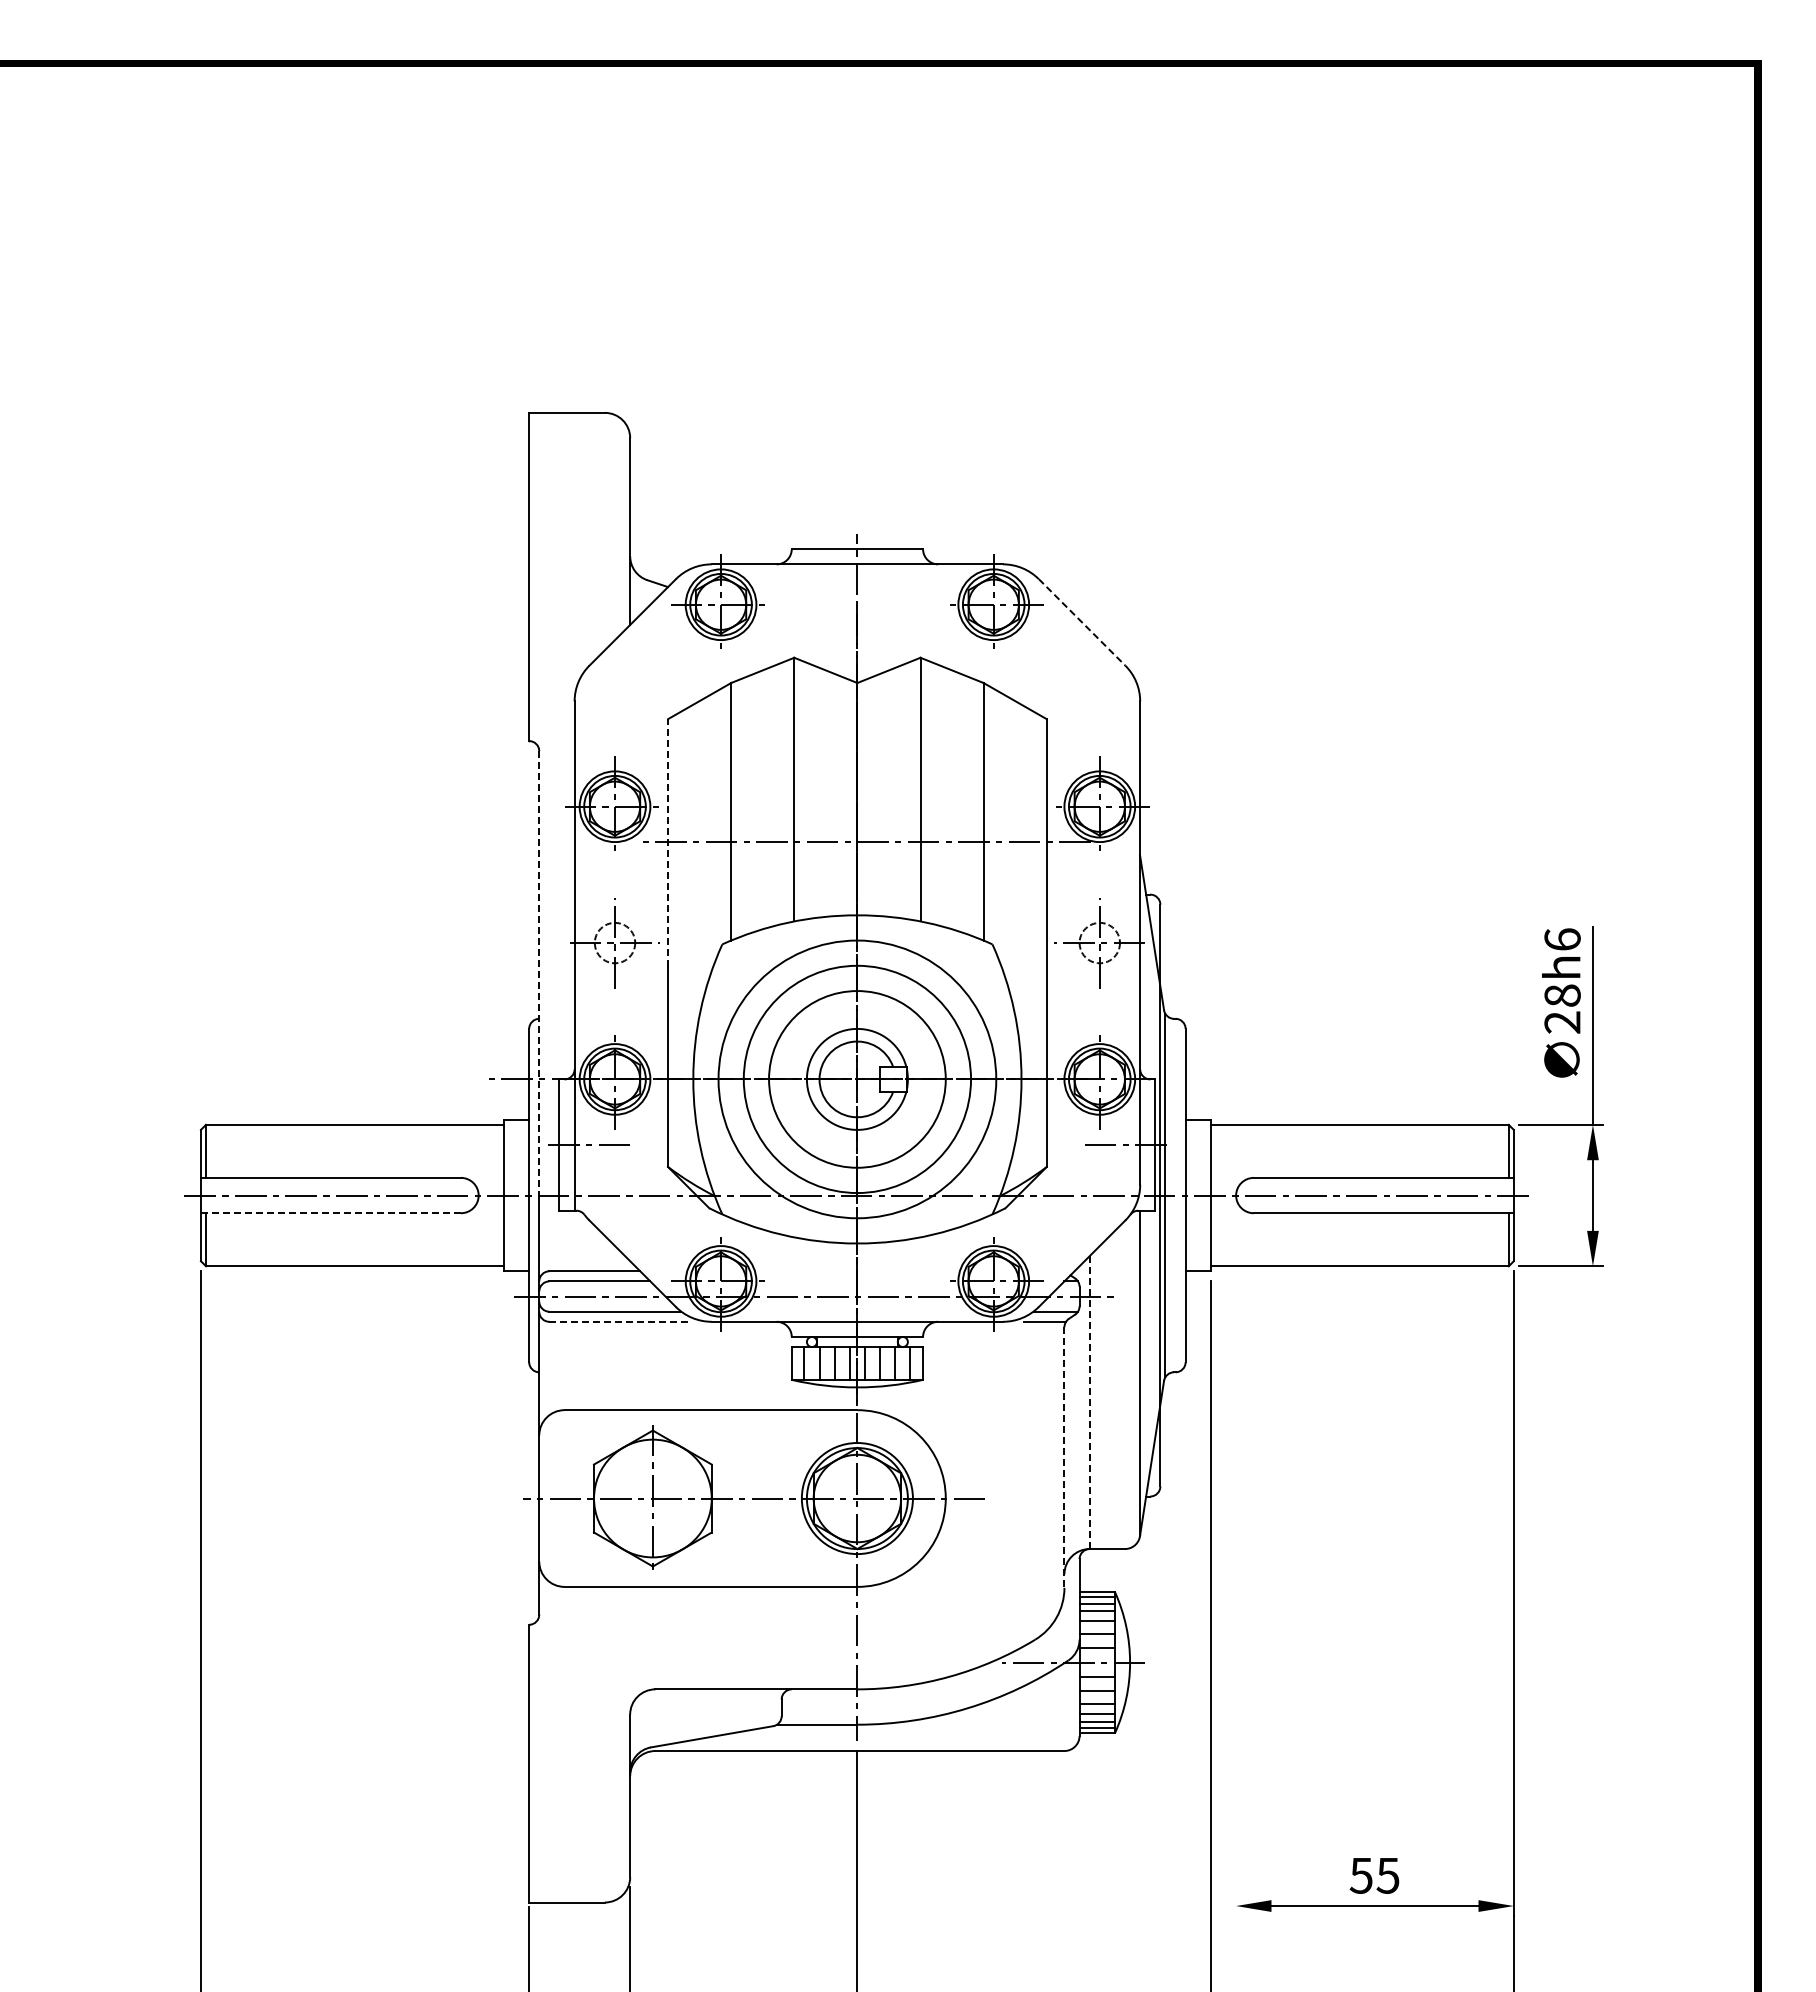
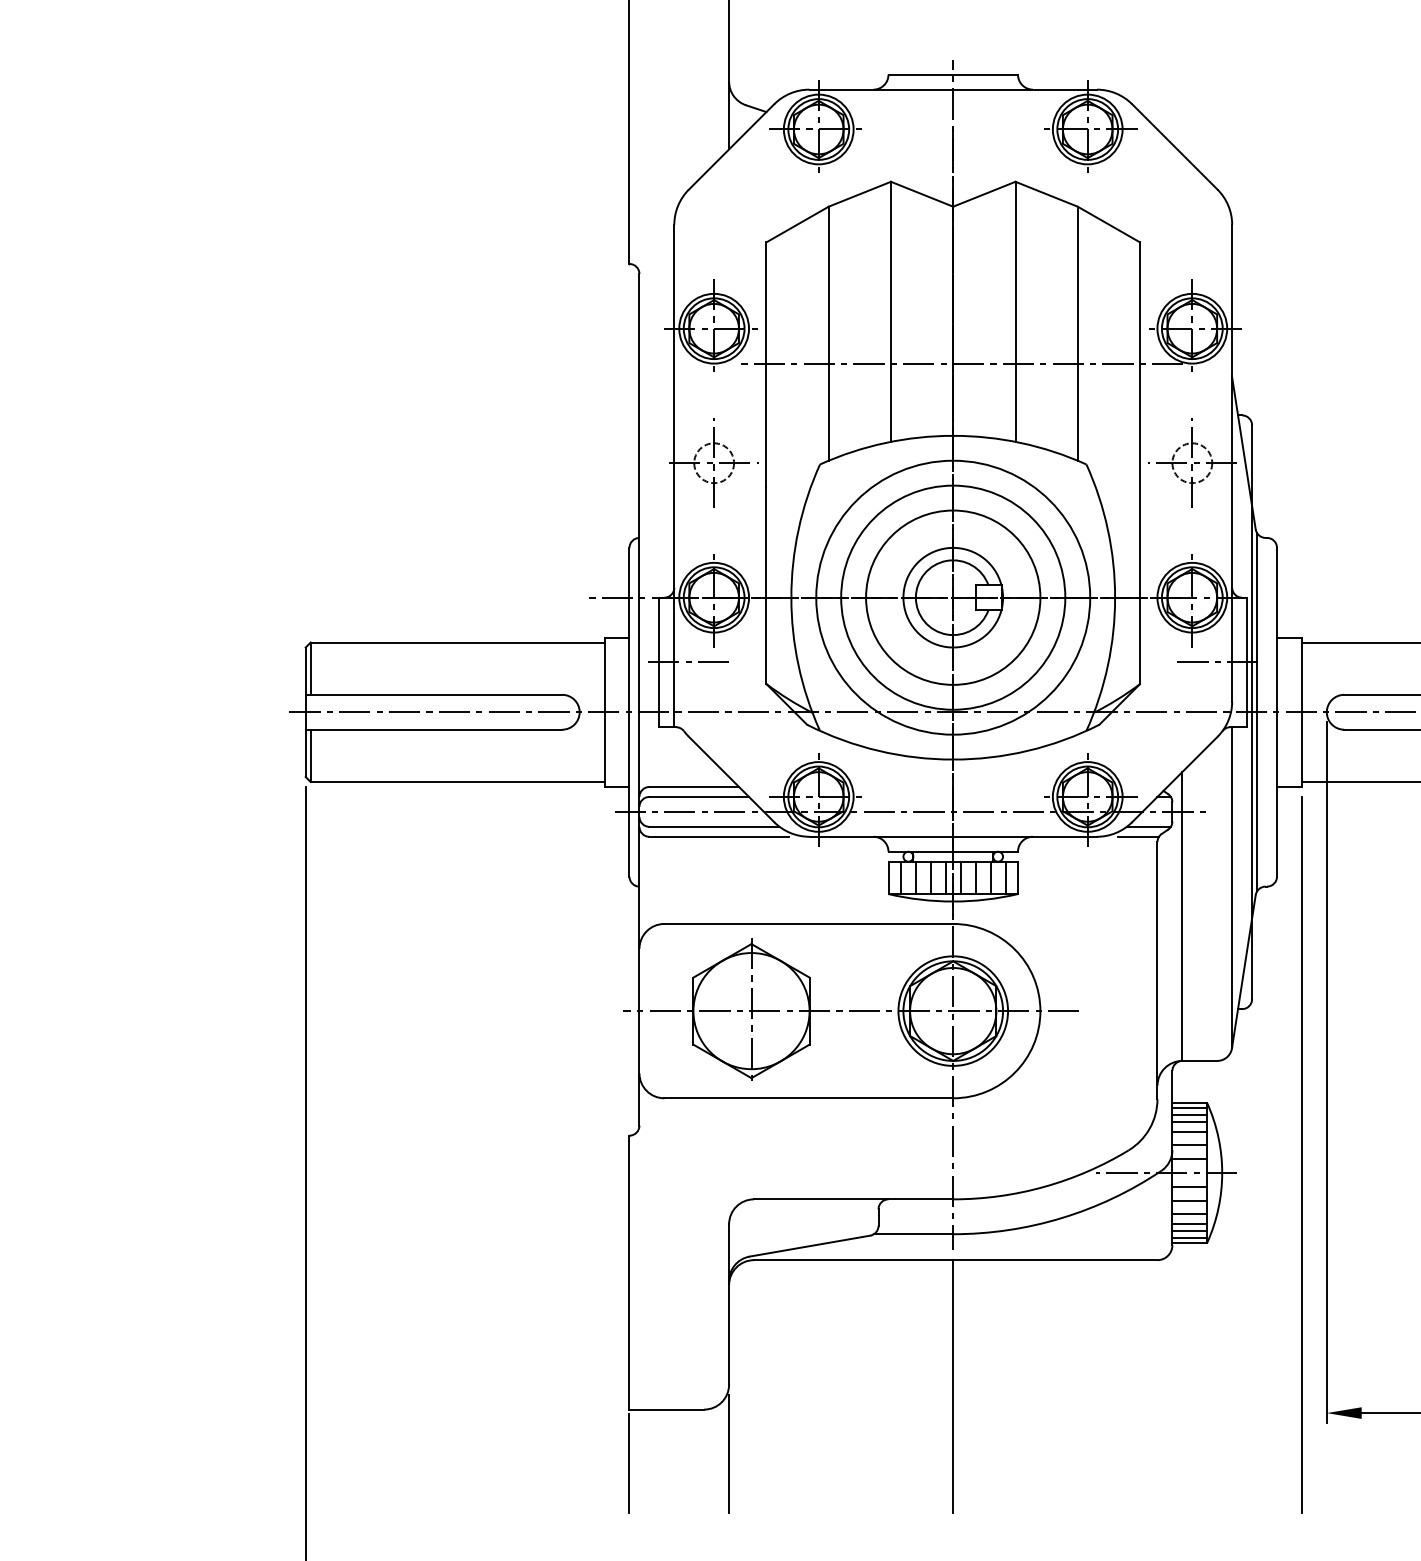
line: (1082, 622) -> (1175, 147), dashed -> solid
line: (668, 843) -> (766, 364), dashed -> solid
line: (539, 973) -> (639, 493), dashed -> solid
line: (330, 1213) -> (433, 729), dashed -> solid
line: (620, 1321) -> (719, 836), dashed -> solid
line: (1089, 1403) -> (1182, 917), dashed -> solid
line: (1064, 1458) -> (1157, 971), dashed -> solid
line: (1236, 1560) -> (1327, 1072), added

